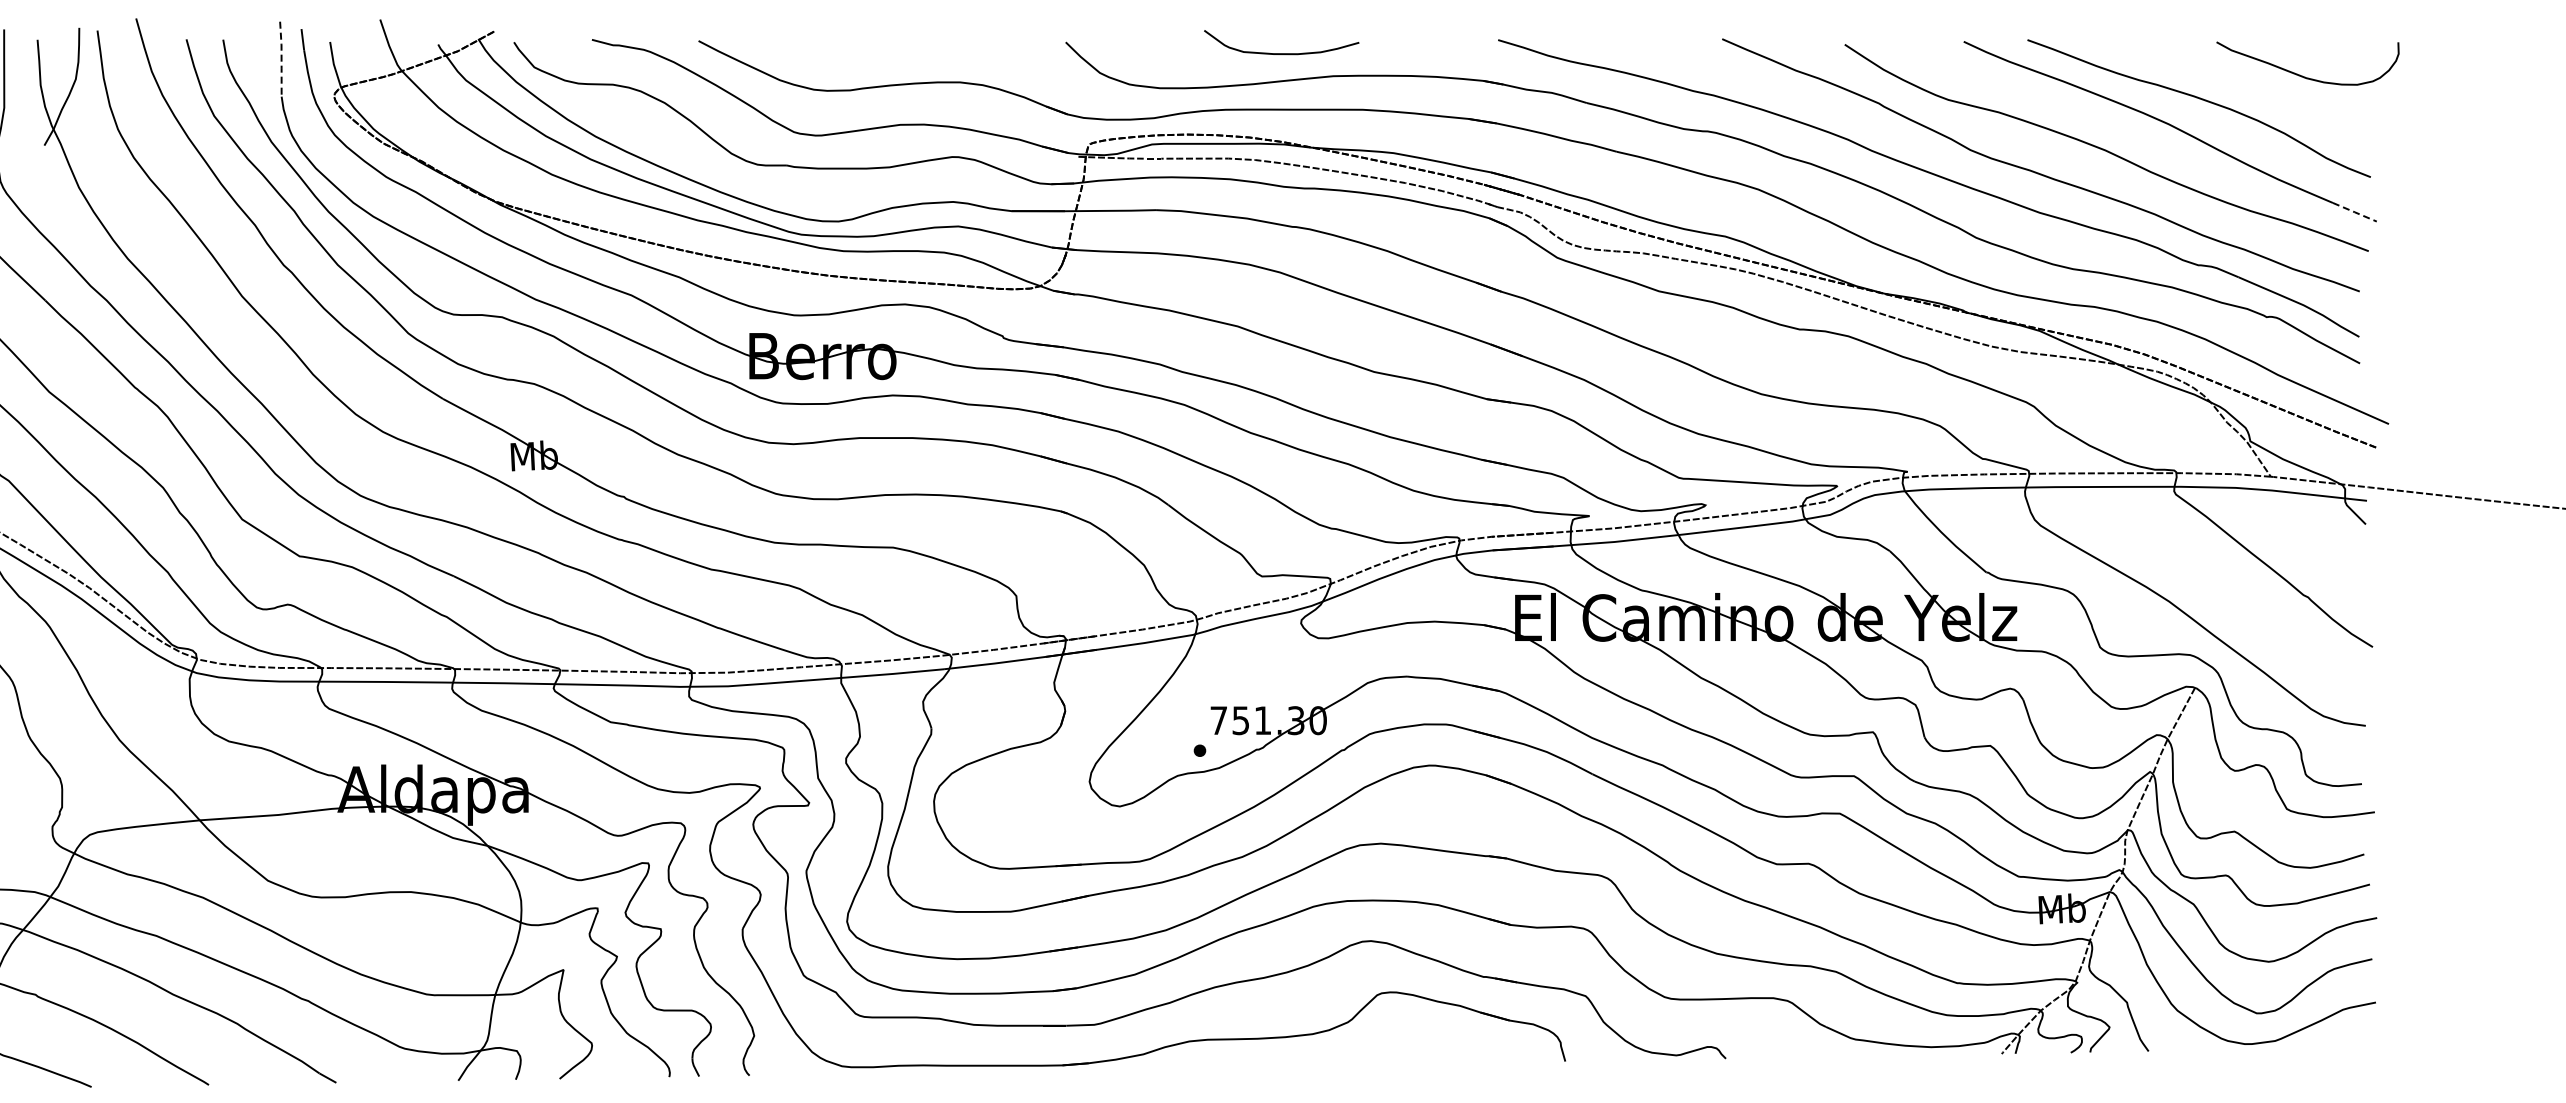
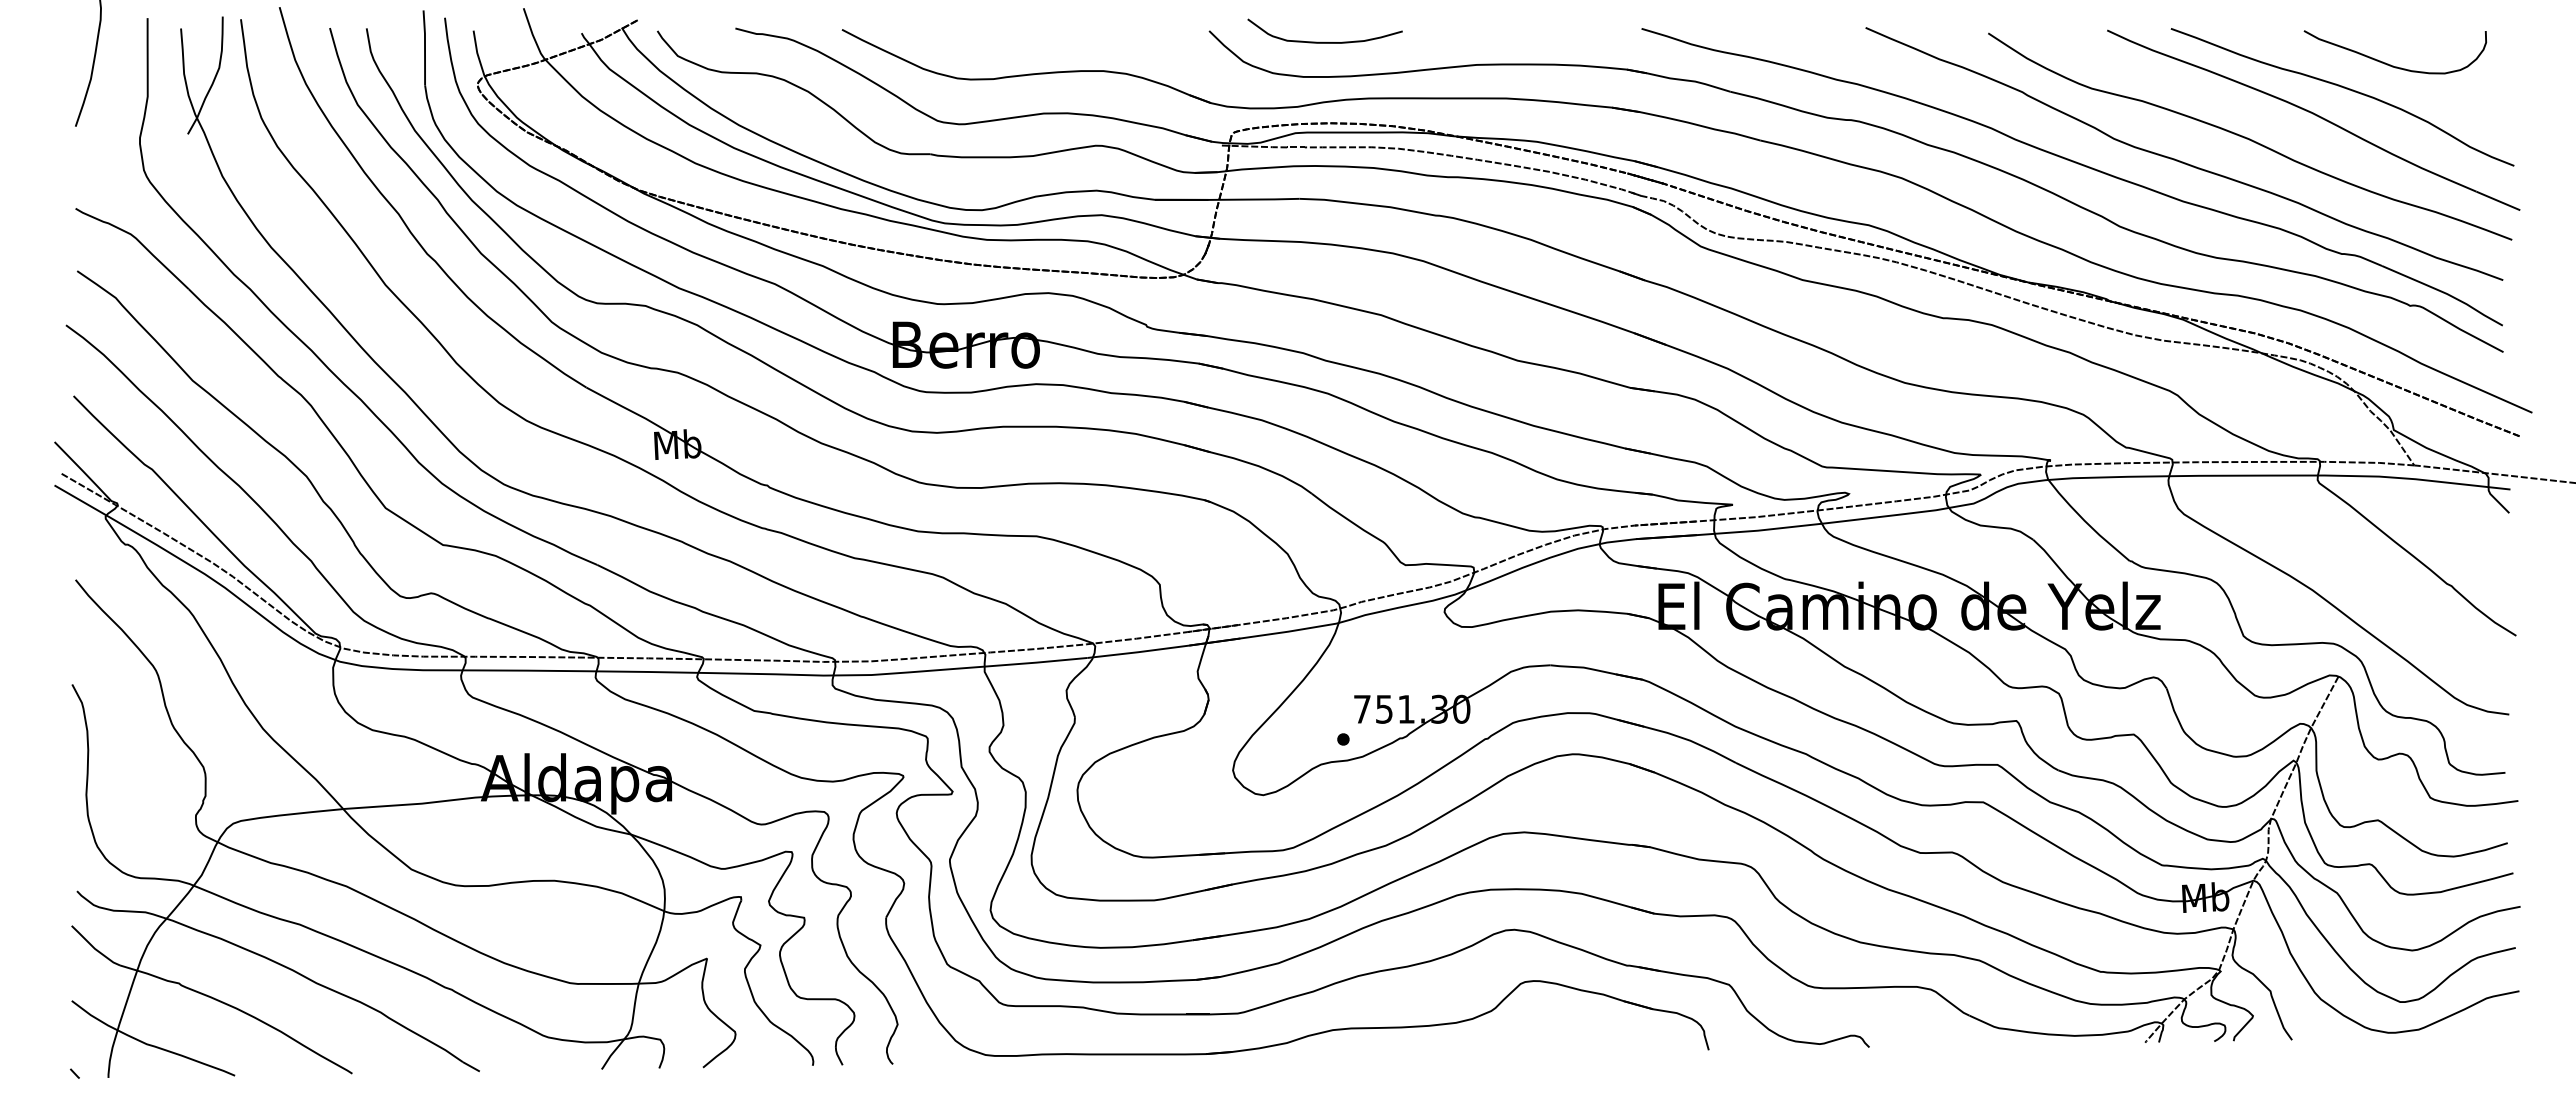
curve: (1281, 52) -> (1324, 41), moved
line: (282, 59) -> (425, 48), dashed -> solid
curve: (2303, 75) -> (2390, 64), moved
line: (2355, 211) -> (2498, 200), dashed -> solid

